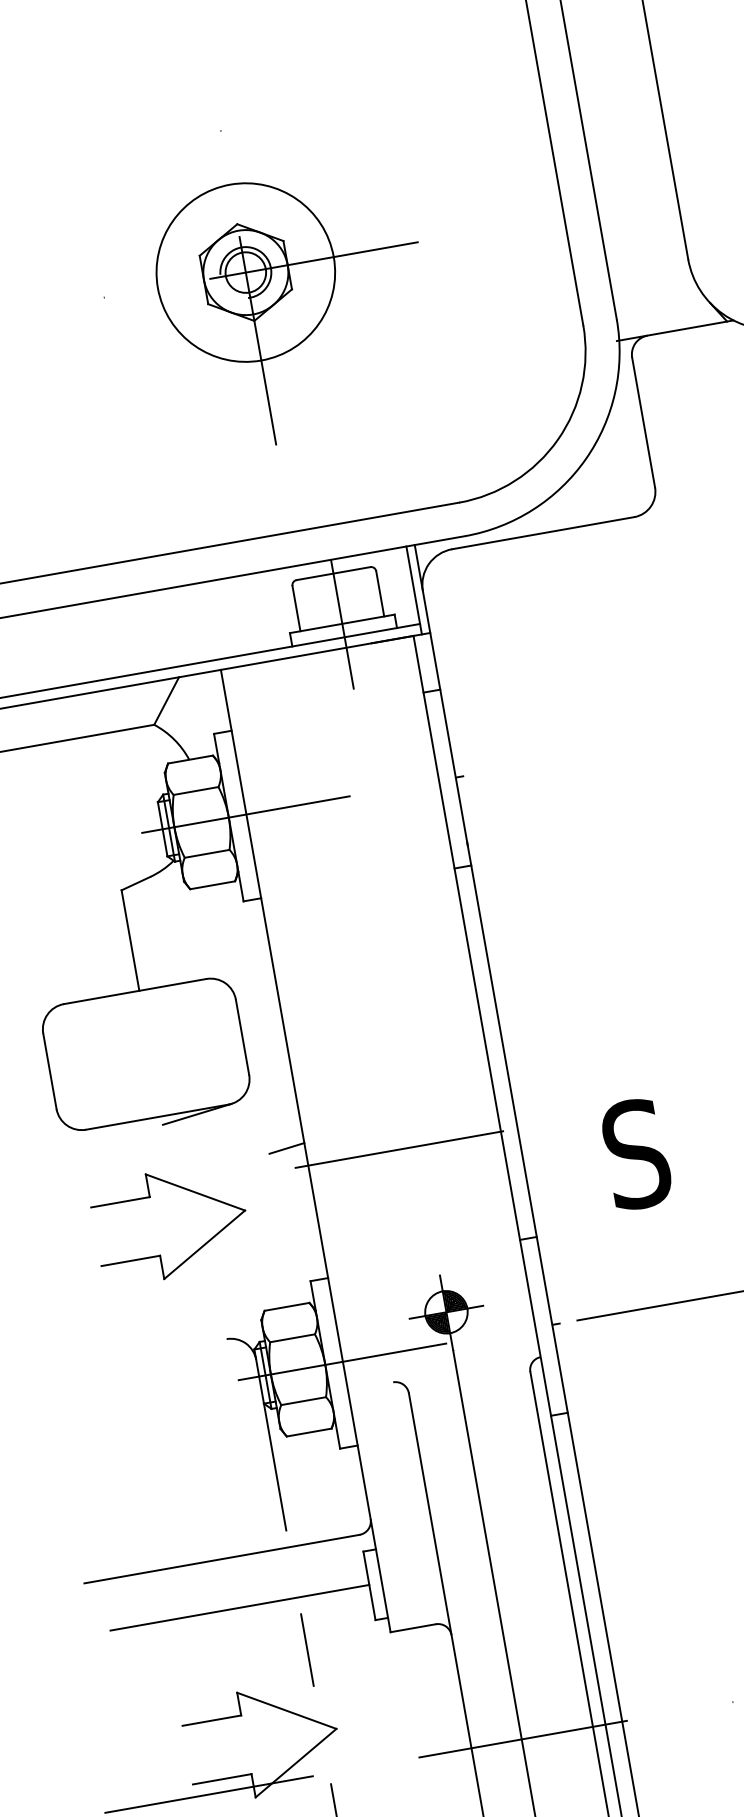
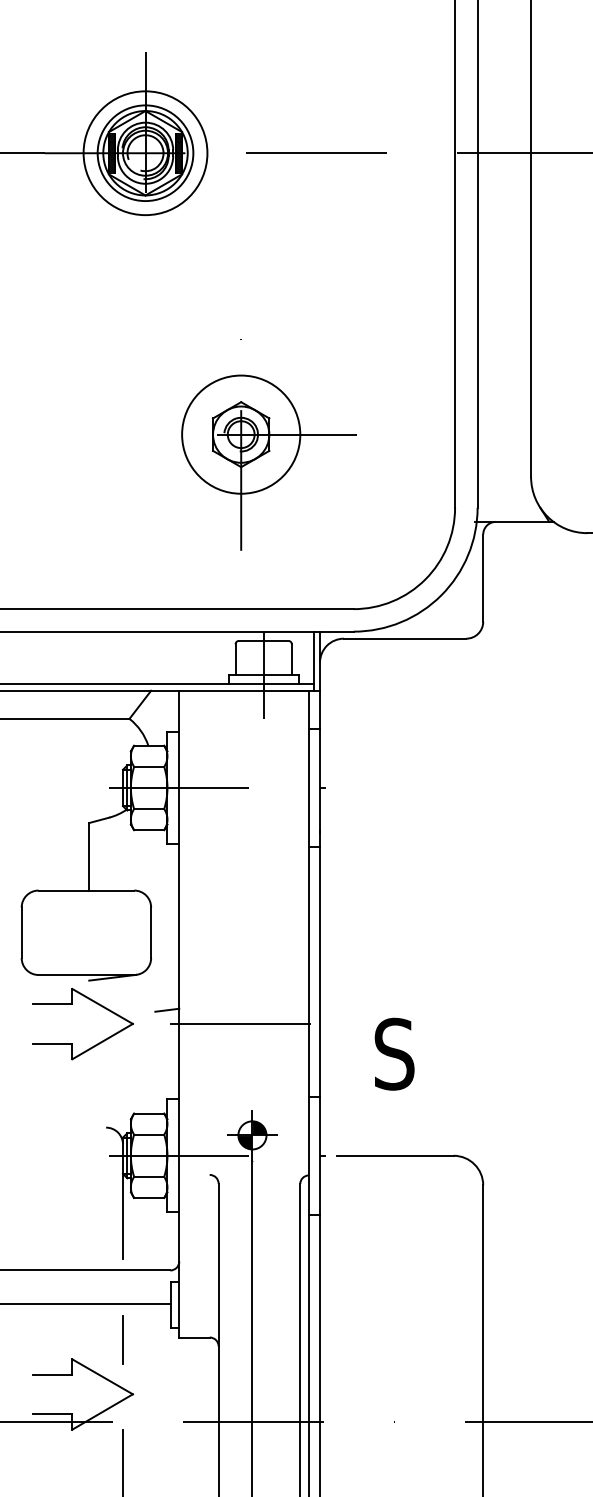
part: (160, 1255) -> (72, 1043), moved

